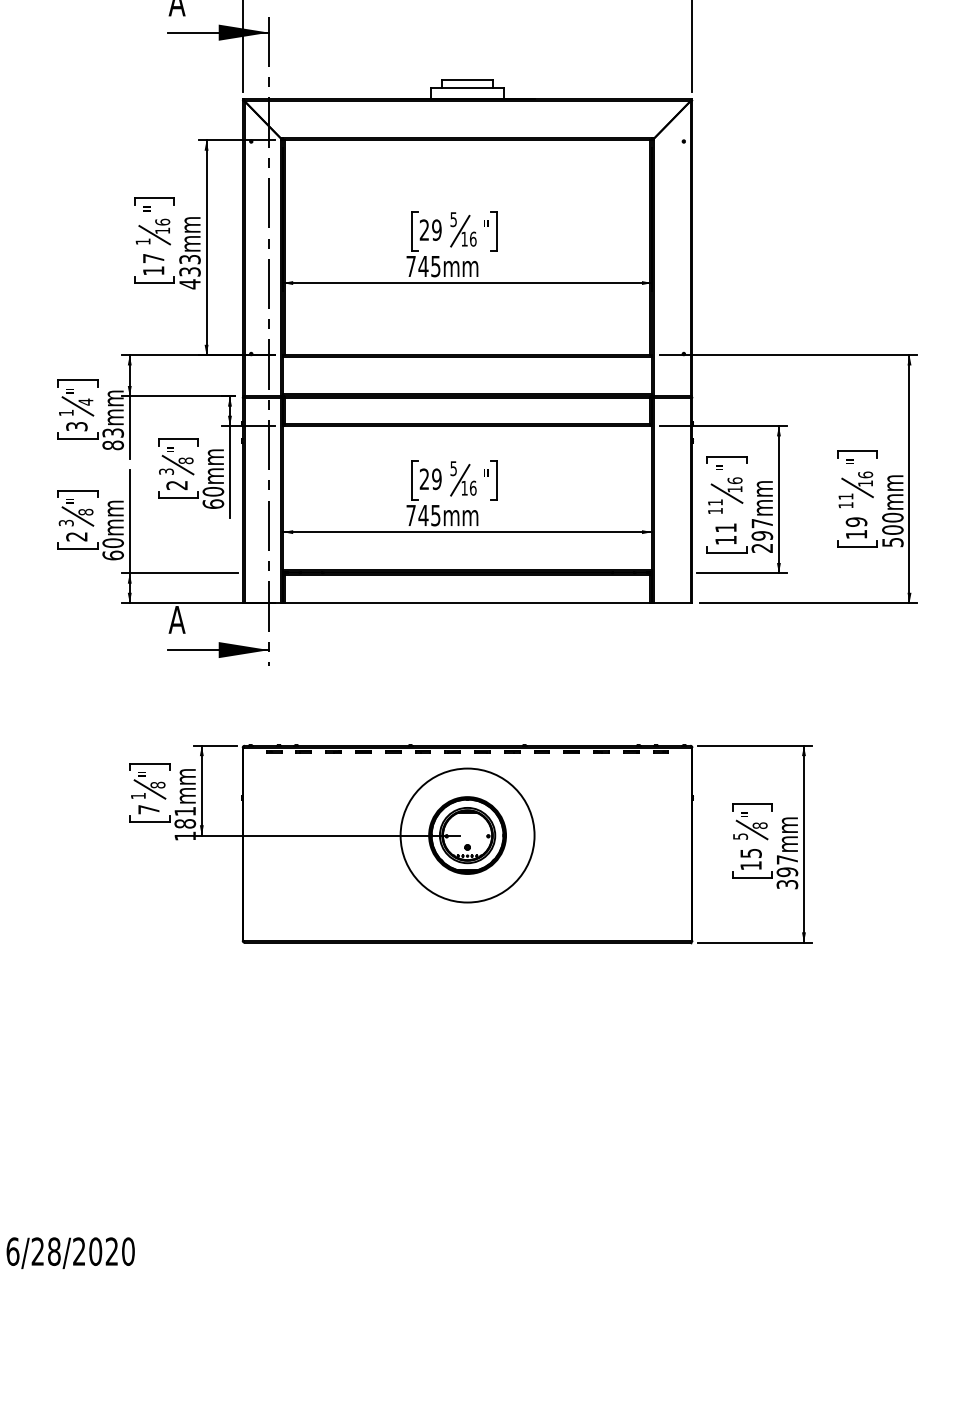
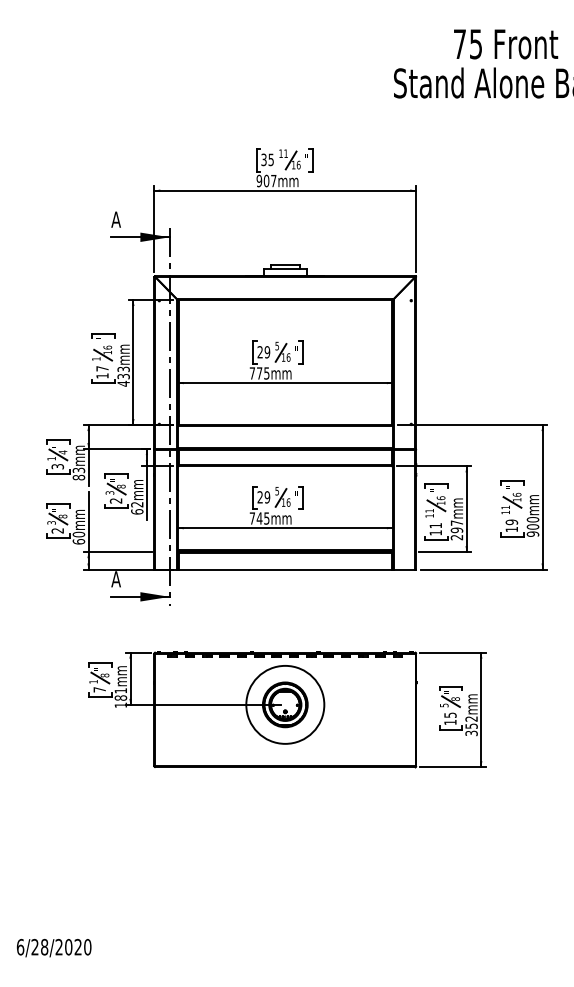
text: (423, 266) -> (259, 373), 745mm -> 775mm
text: (213, 491) -> (137, 504), 60mm -> 62mm
text: (891, 541) -> (532, 533), 500mm -> 900mm
text: (787, 865) -> (471, 722), 397mm -> 352mm

